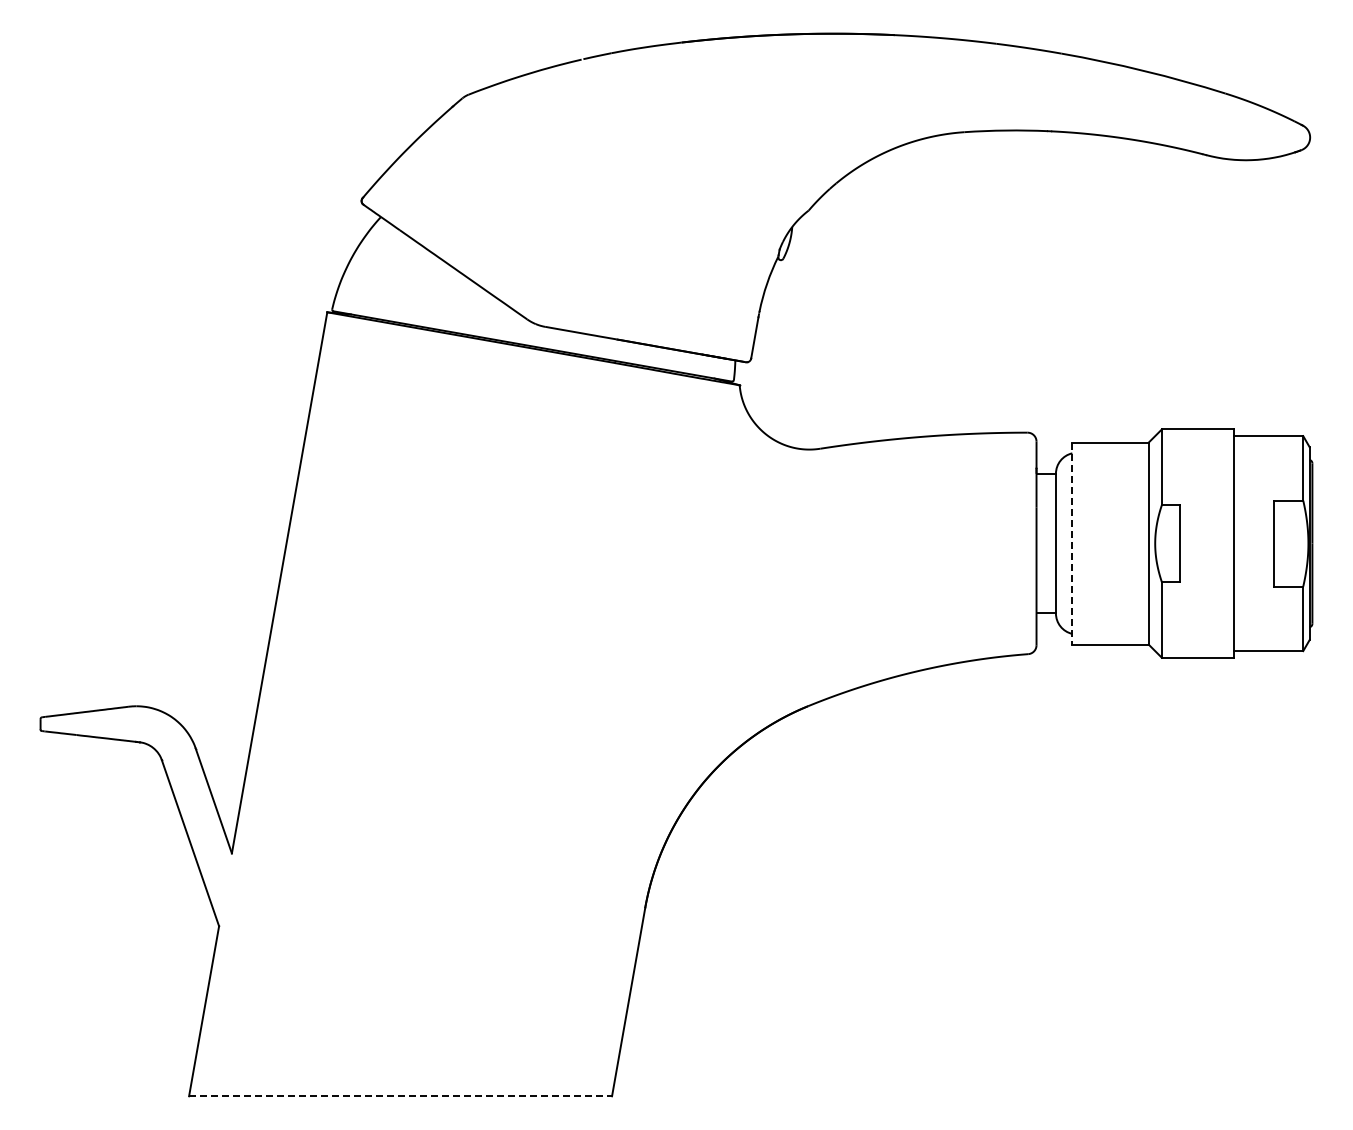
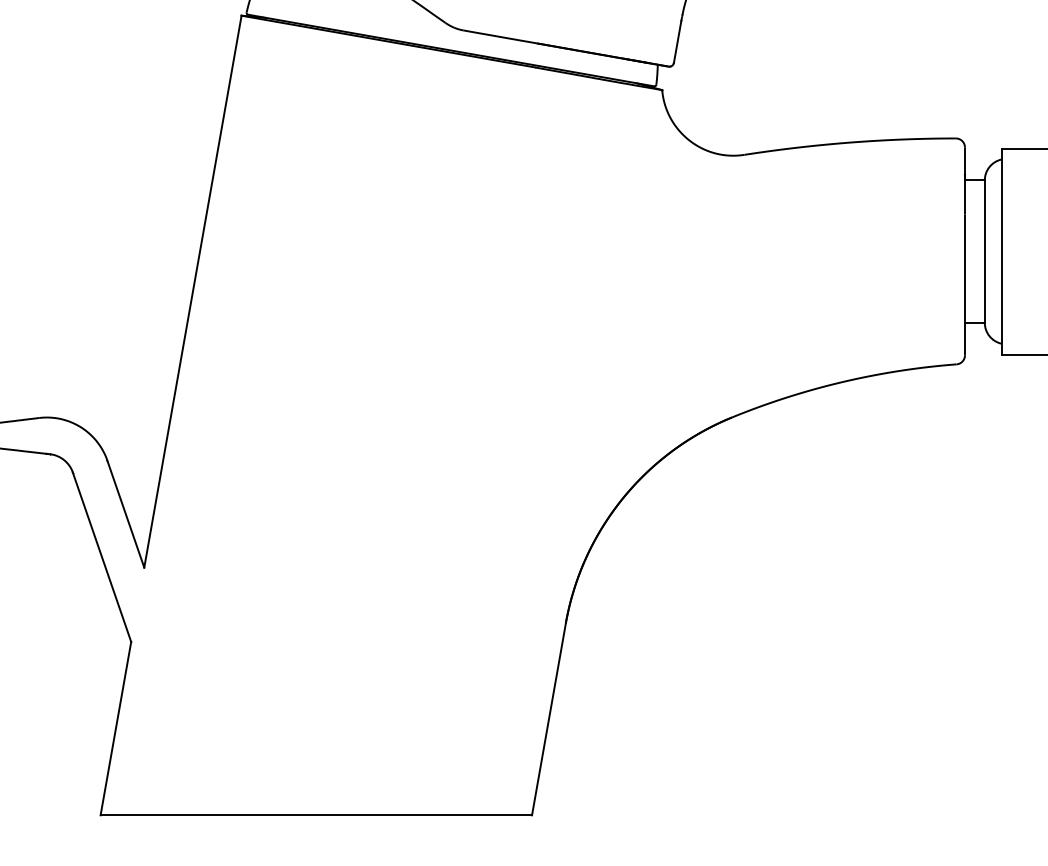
line: (1072, 543) -> (1001, 251), dashed -> solid
line: (401, 1096) -> (317, 815), dashed -> solid

